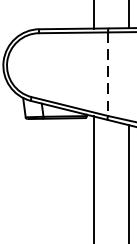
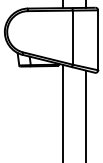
line: (108, 75) -> (72, 38), dashed -> solid

